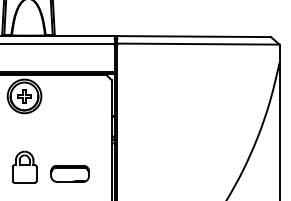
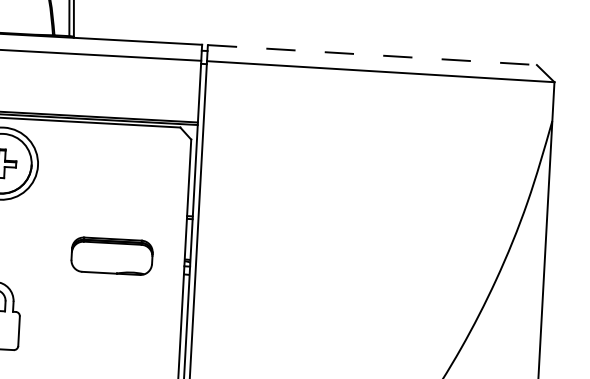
line: (194, 36) -> (373, 54), solid -> dashed
part: (69, 173) -> (110, 255), moved

